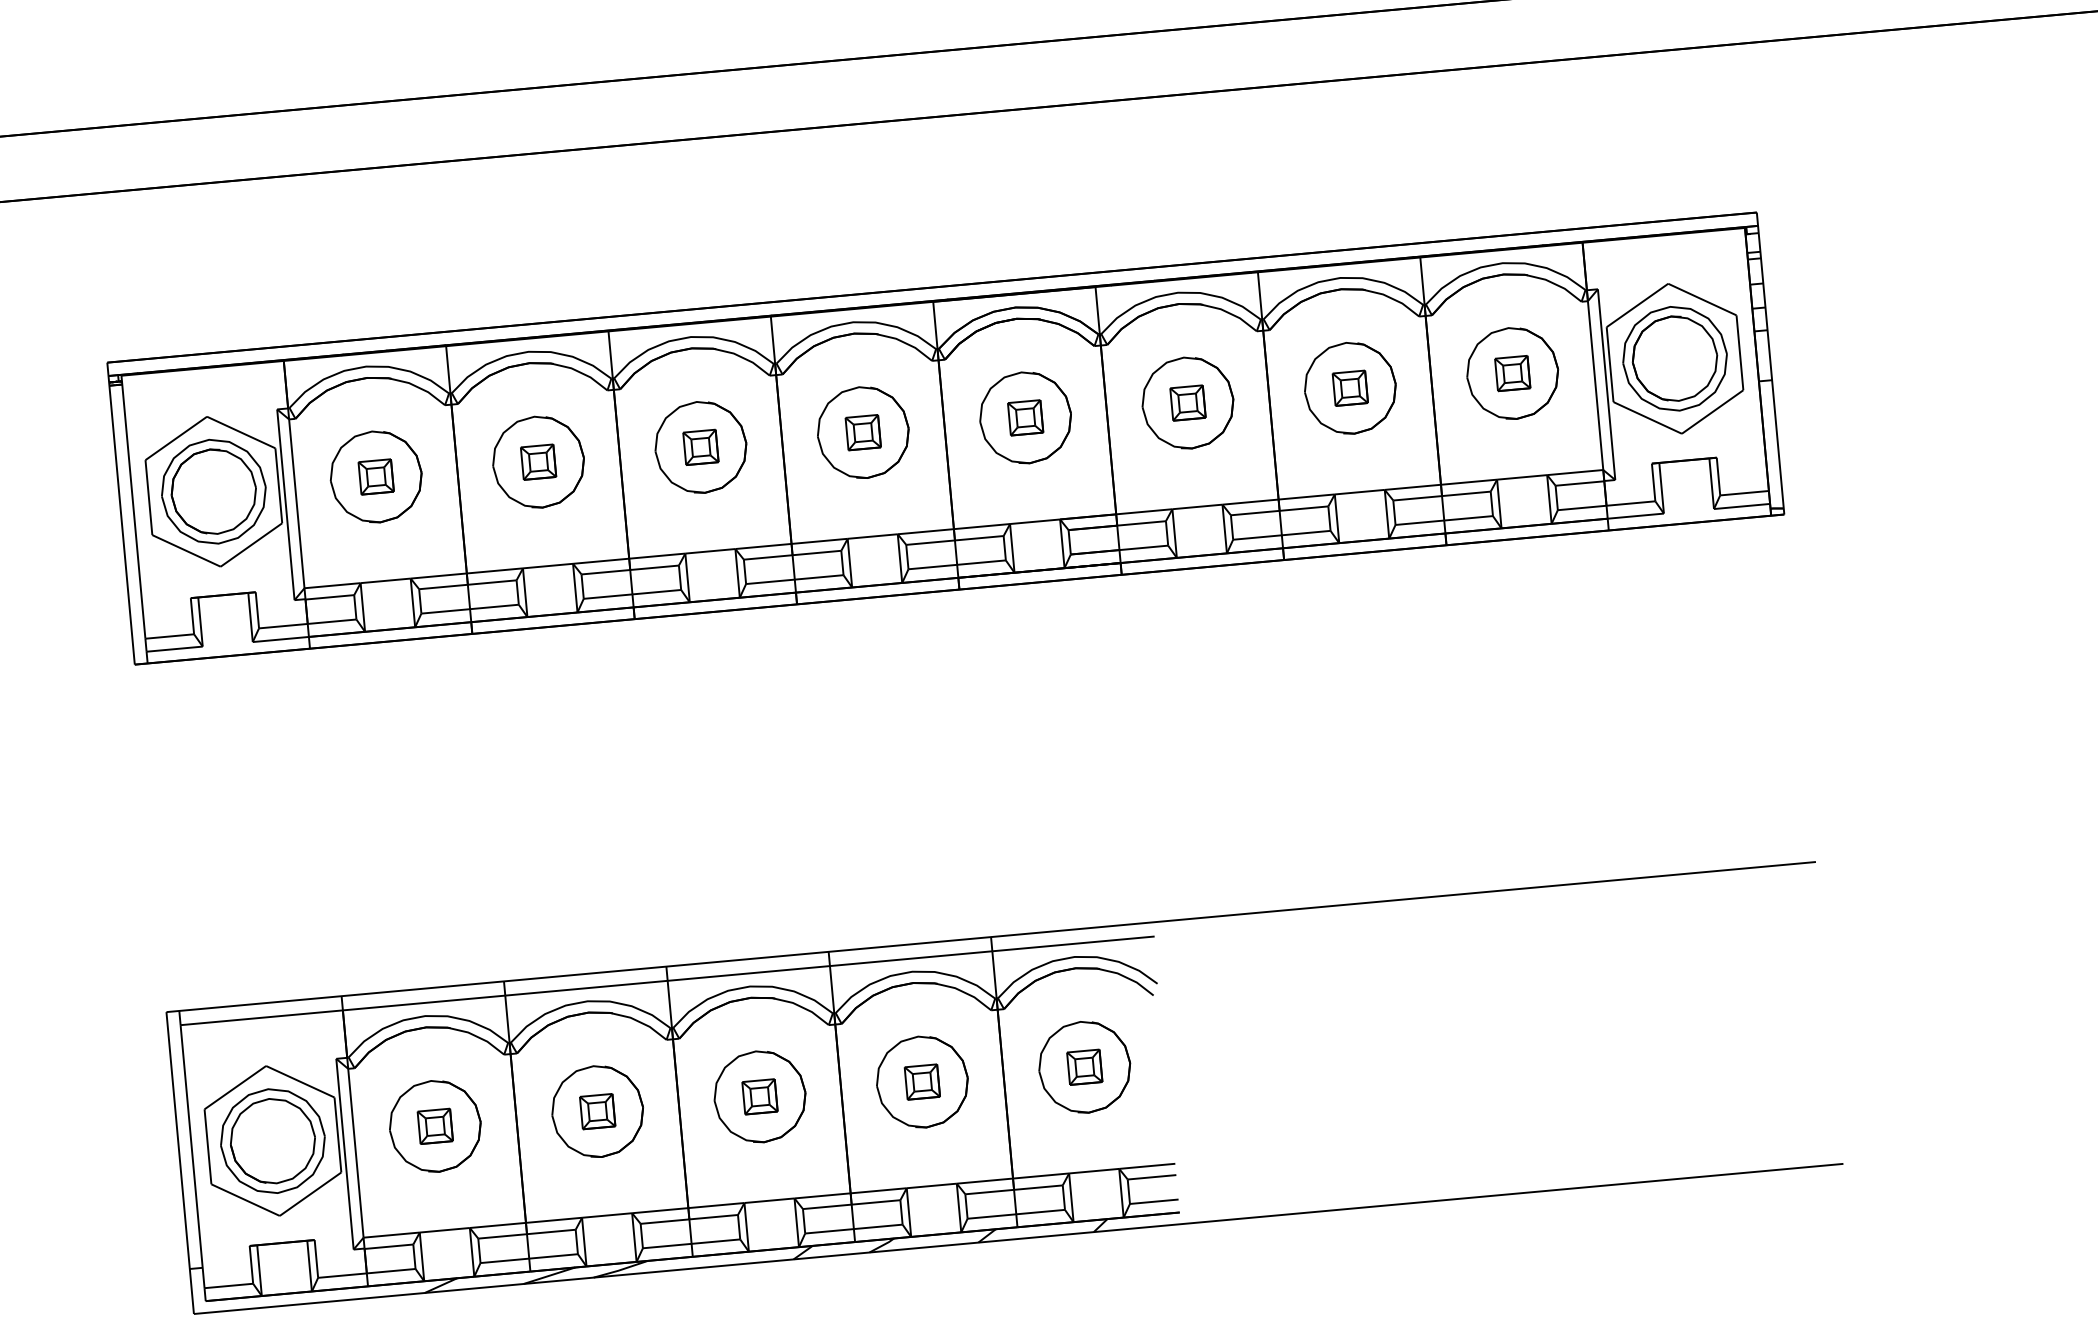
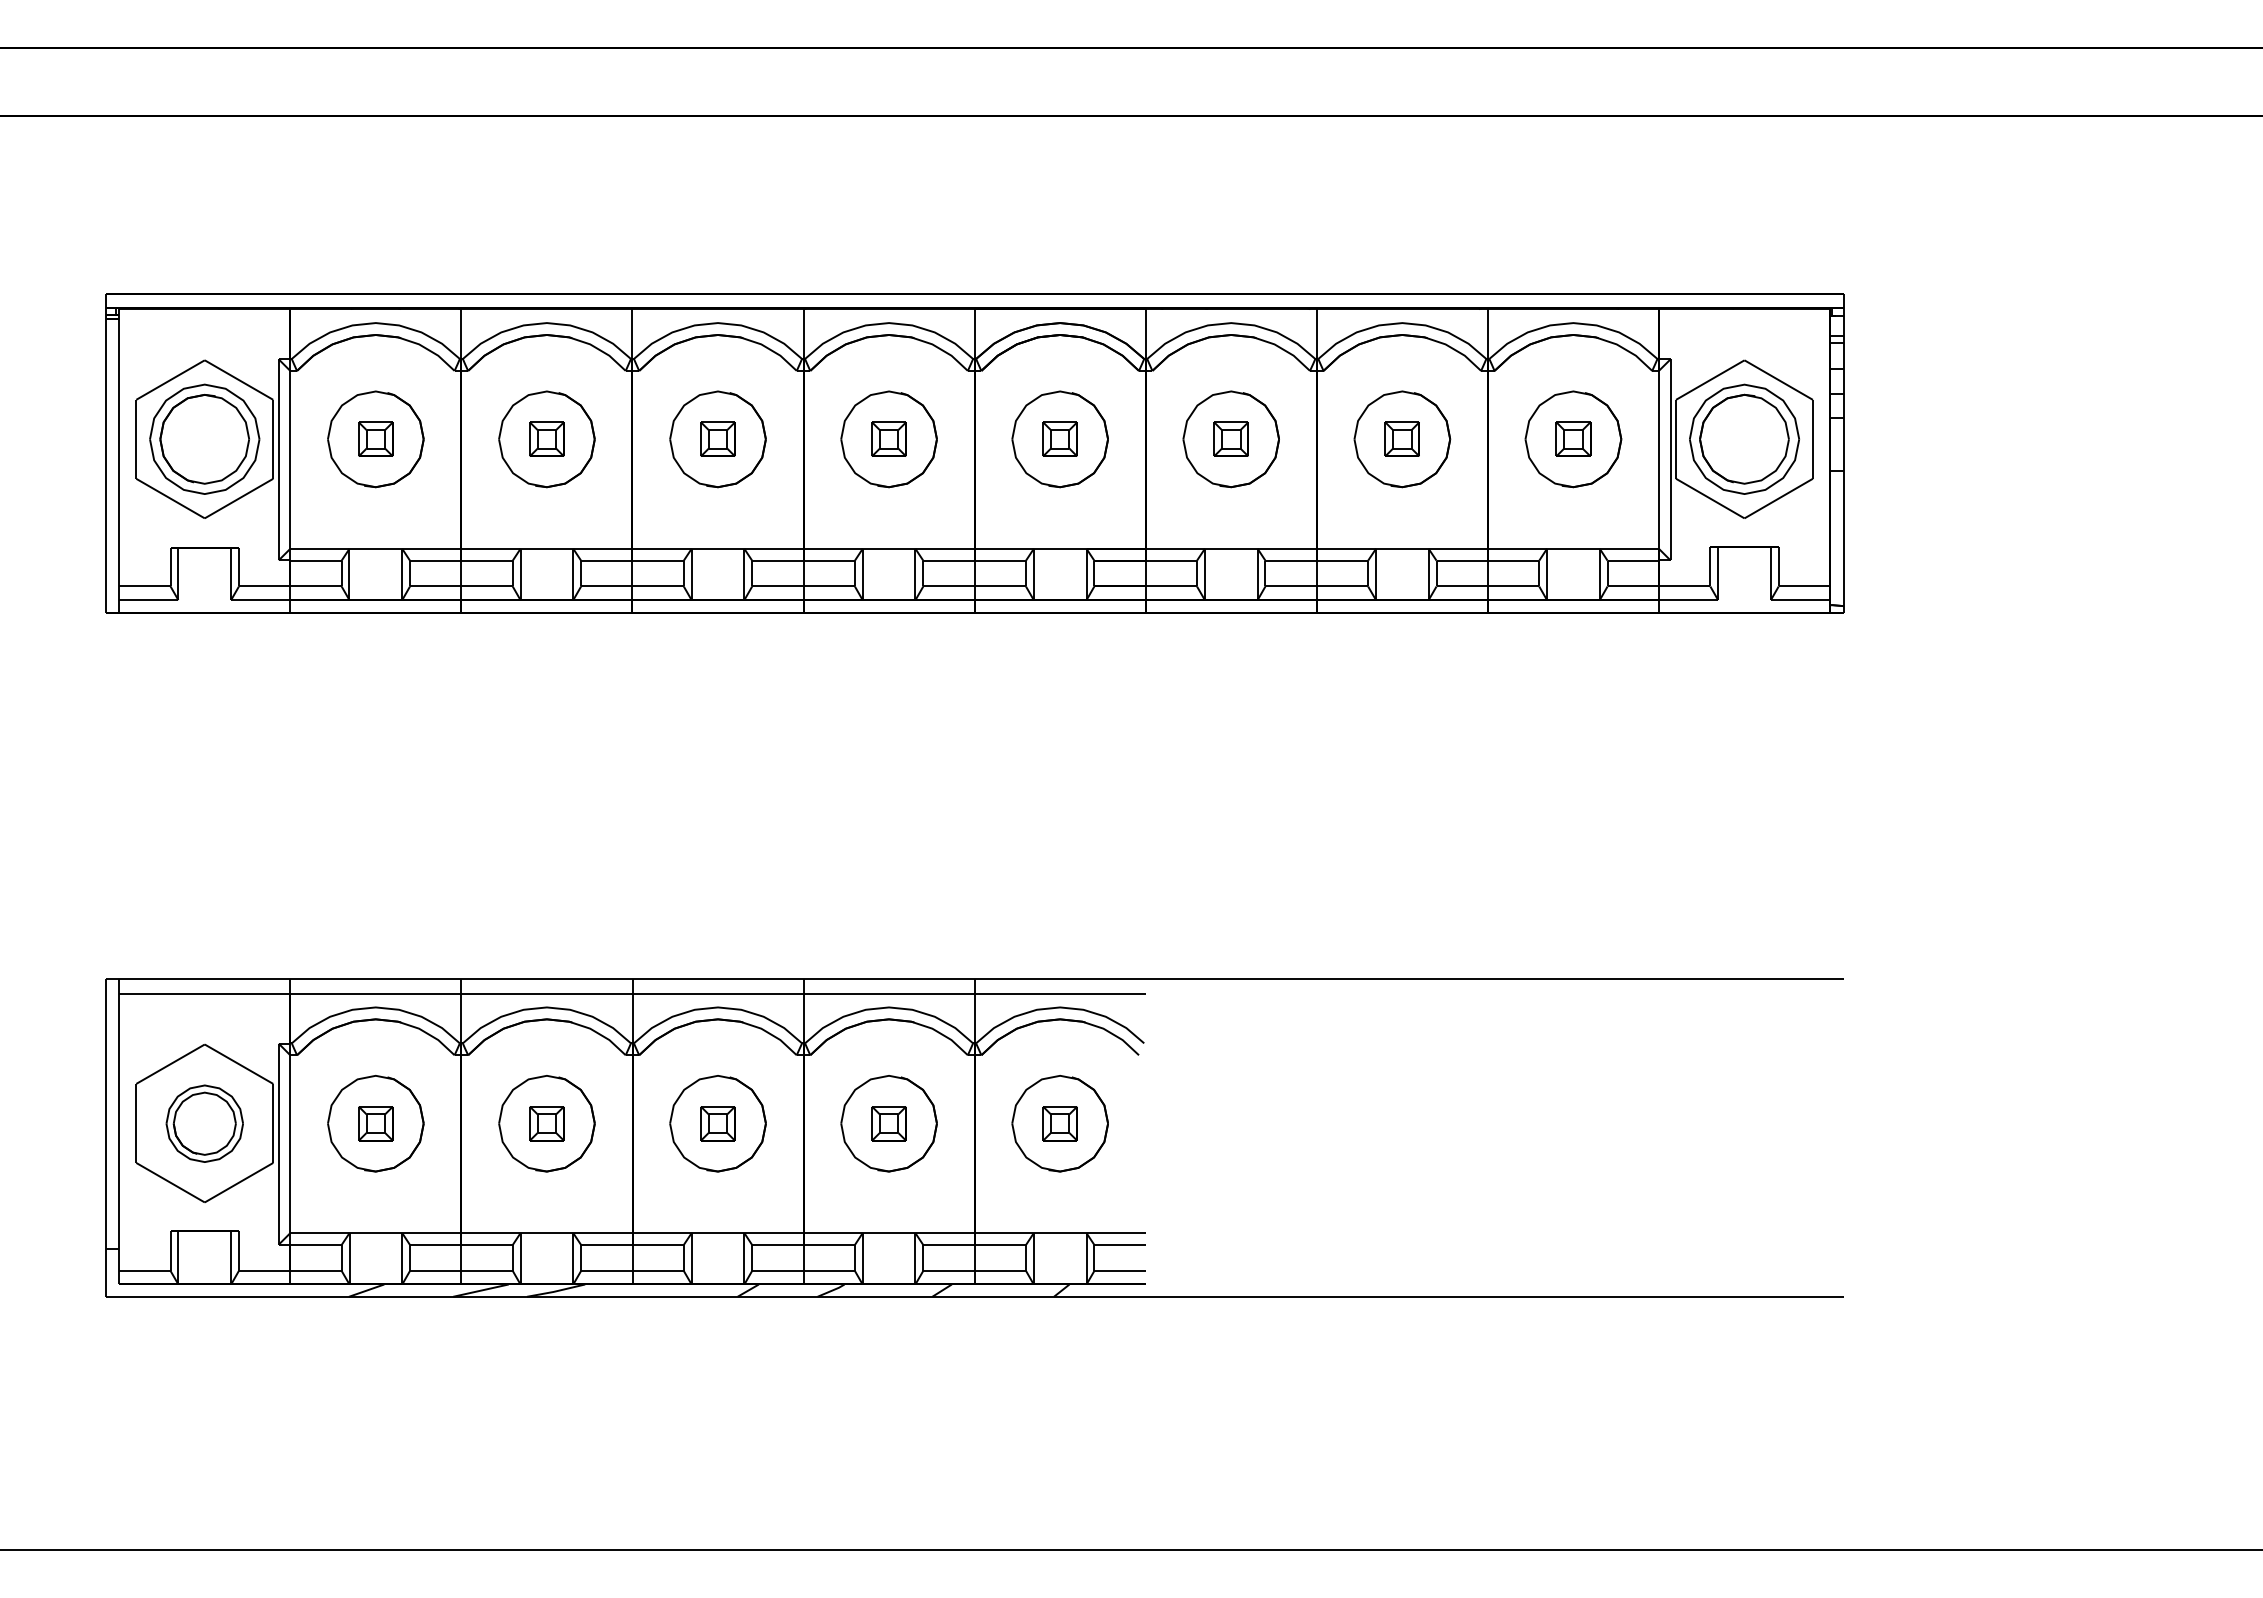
part: (272, 1141) -> (204, 1123), size x0.7

